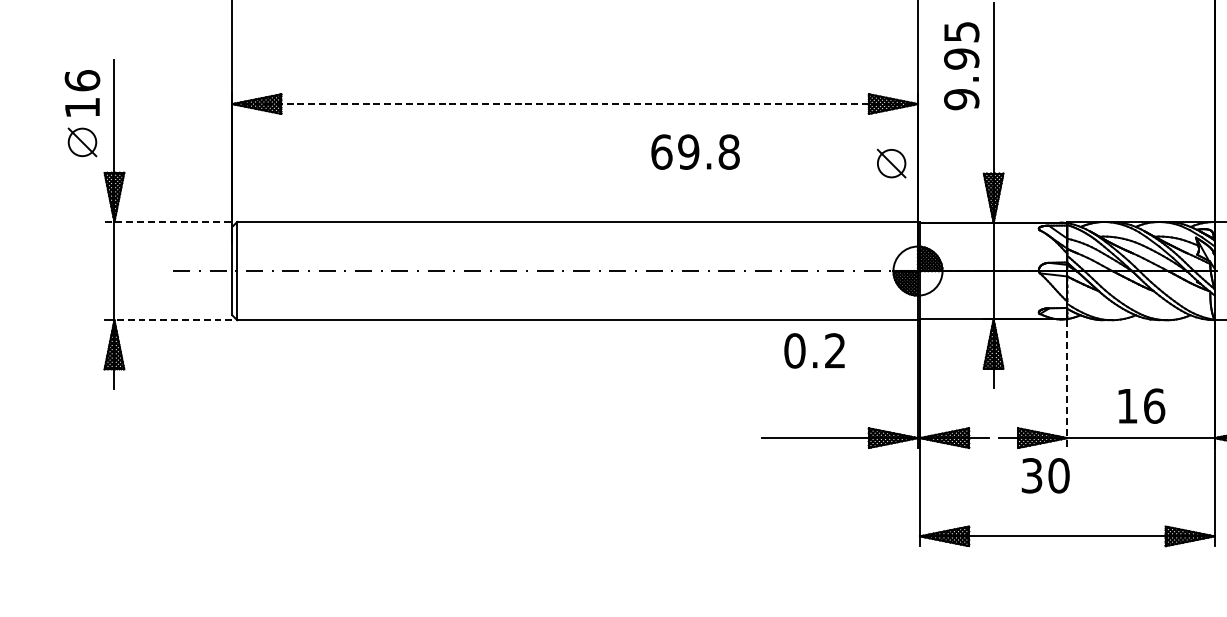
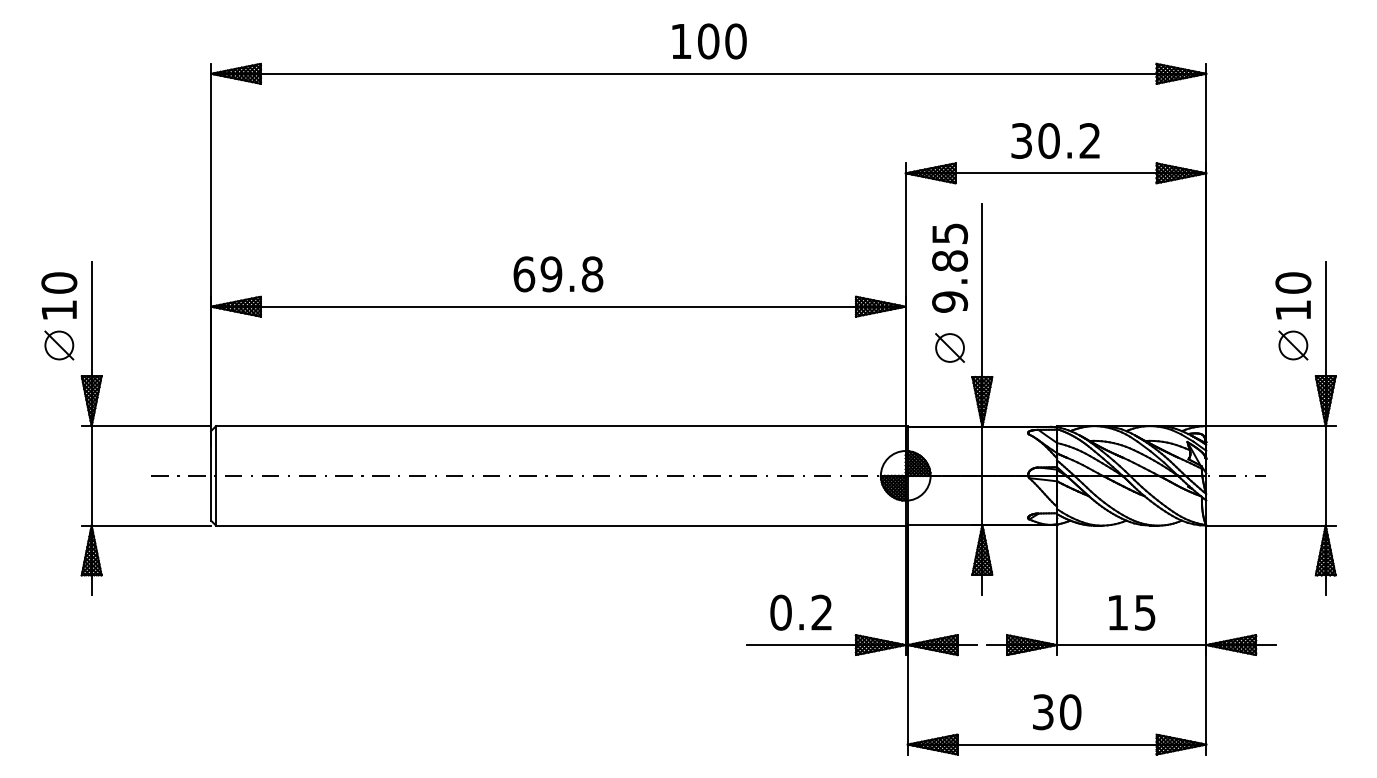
text: (962, 58) -> (950, 260), 9.95 -> 9.85
text: (82, 80) -> (59, 282), 16 -> 10
line: (575, 103) -> (558, 306), dashed -> solid
text: (695, 152) -> (558, 274), moved
part: (891, 163) -> (949, 347), moved
line: (168, 222) -> (146, 426), dashed -> solid
line: (173, 320) -> (151, 525), dashed -> solid
text: (814, 350) -> (800, 612), moved
line: (1067, 384) -> (1057, 590), dashed -> solid
text: (1154, 405) -> (1145, 612), 16 -> 15
text: (1046, 476) -> (1057, 712), moved

